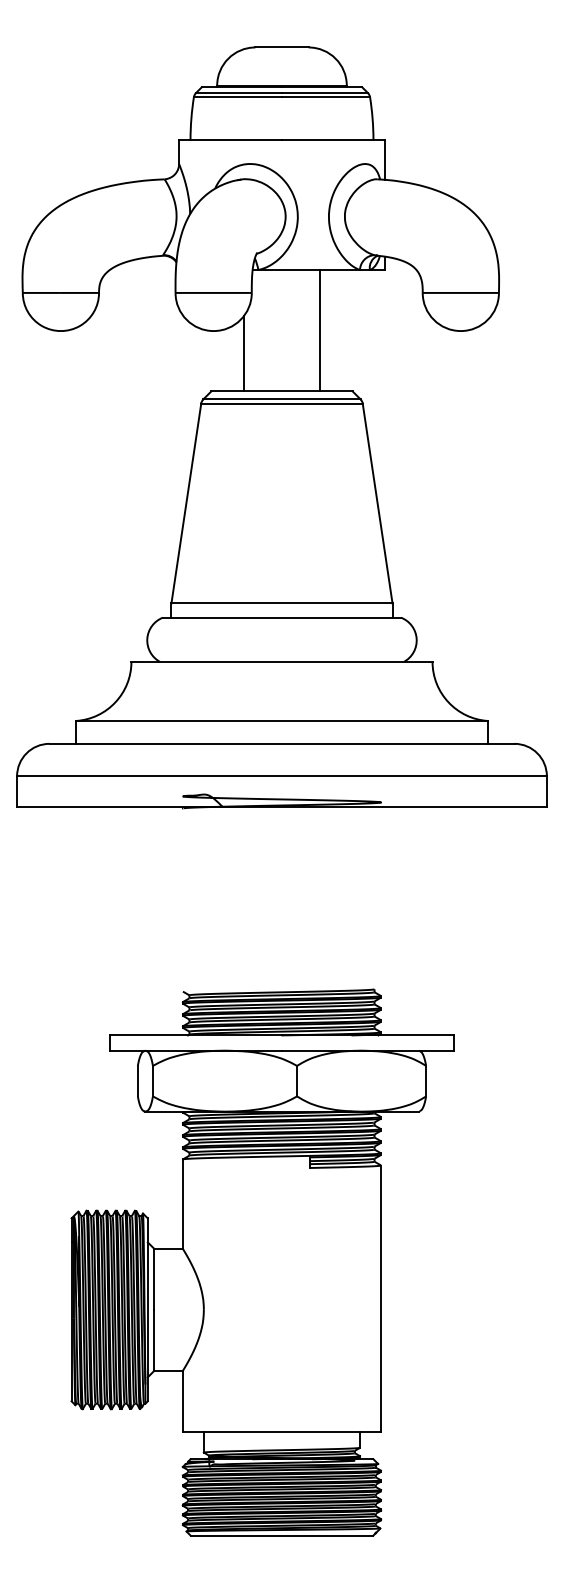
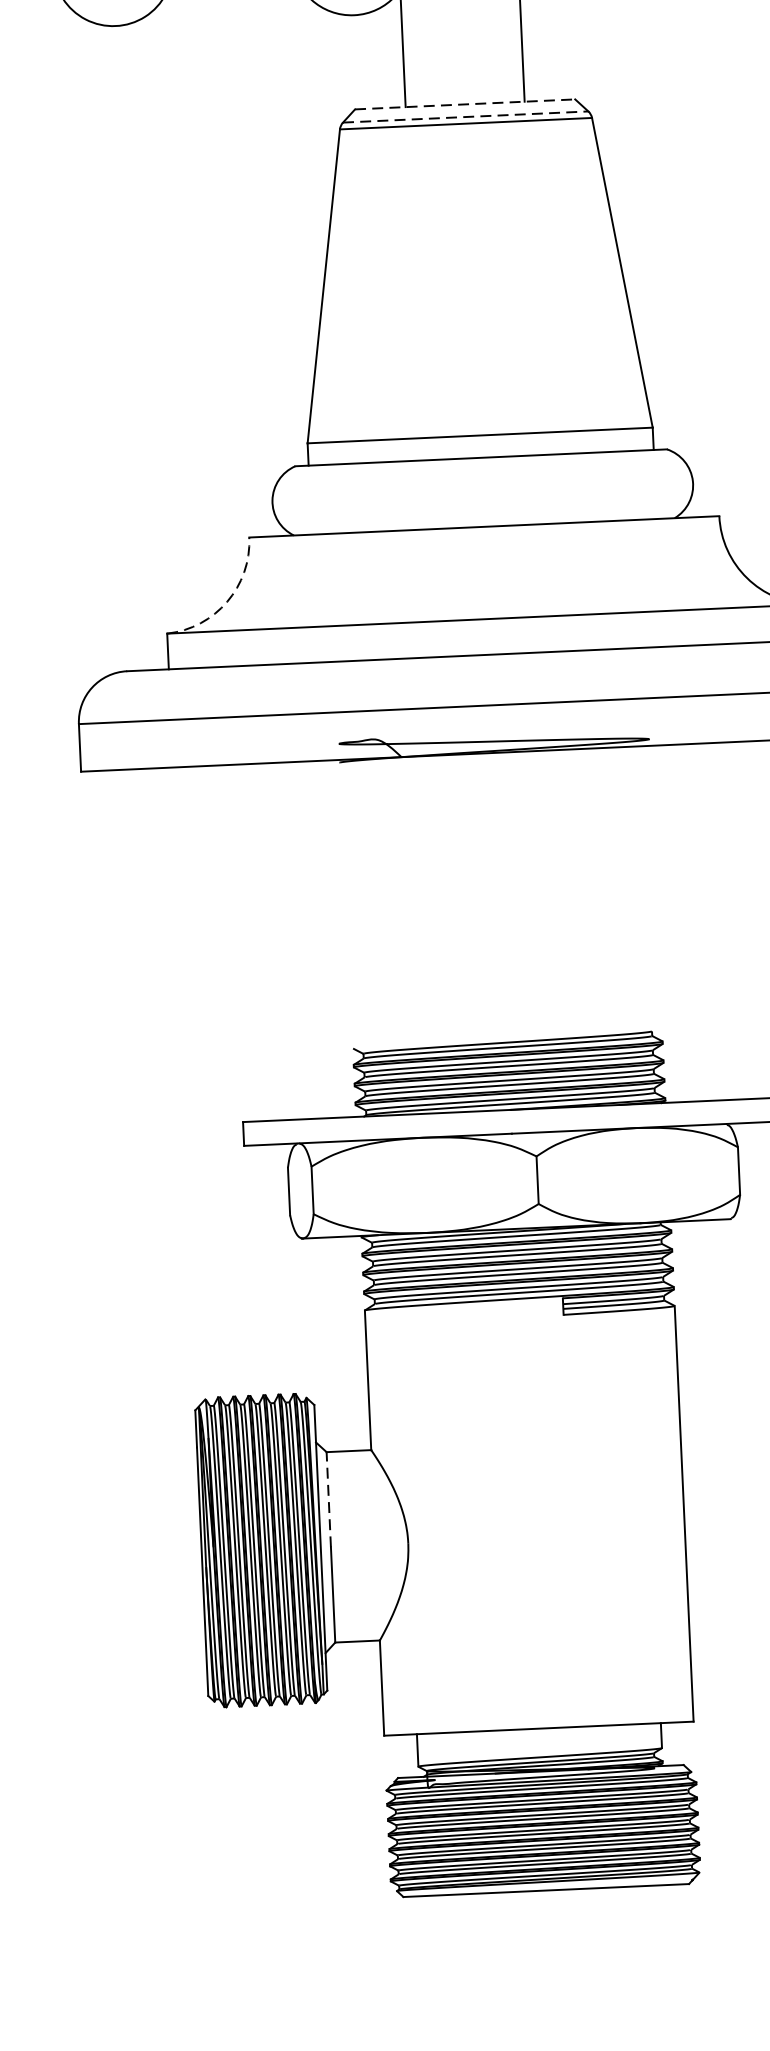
line: (282, 391) -> (465, 104), solid -> dashed
line: (281, 399) -> (464, 117), solid -> dashed
arc: (115, 702) -> (227, 602), solid -> dashed
line: (154, 1278) -> (329, 1498), solid -> dashed

